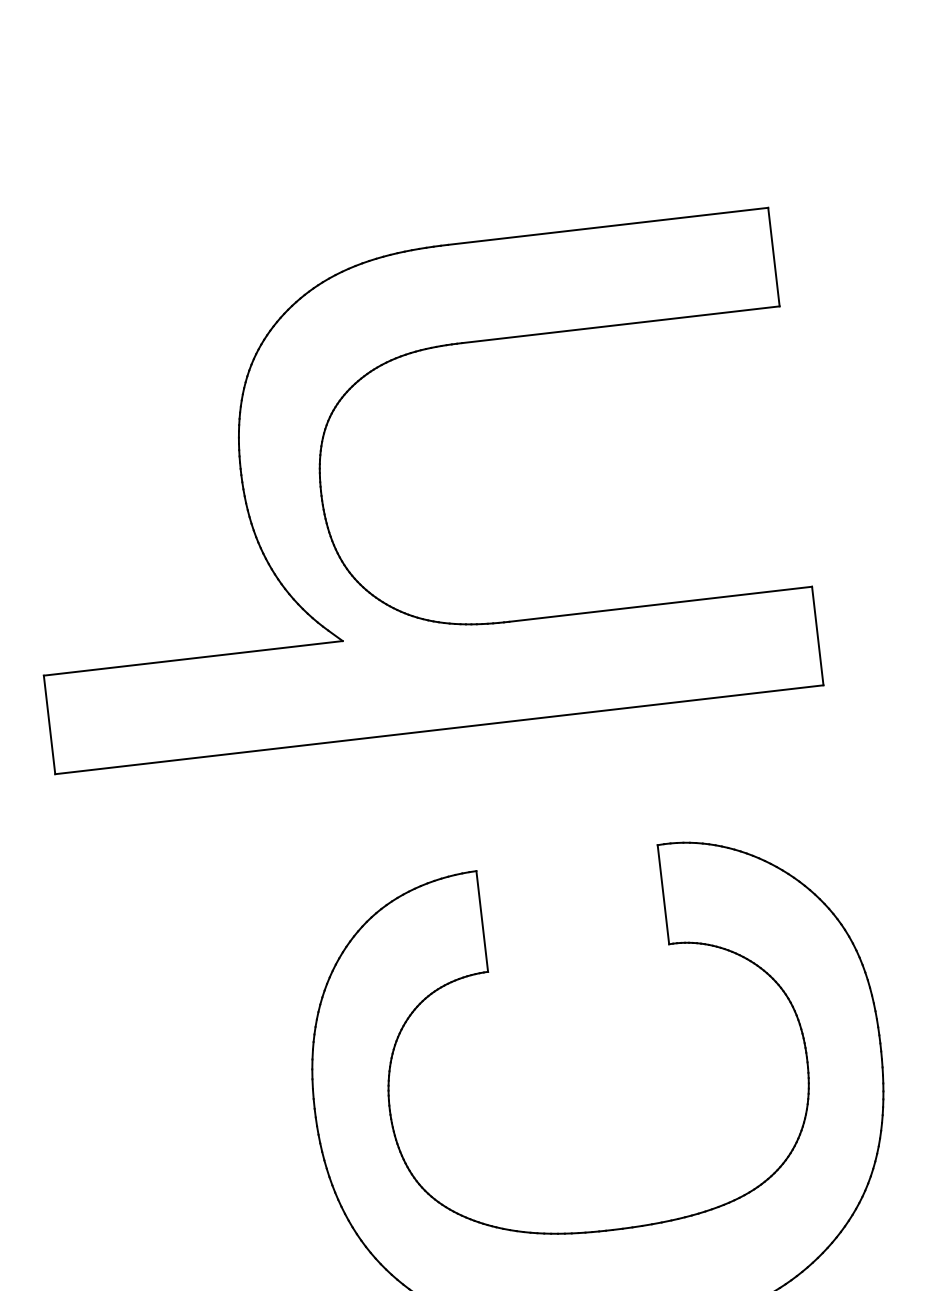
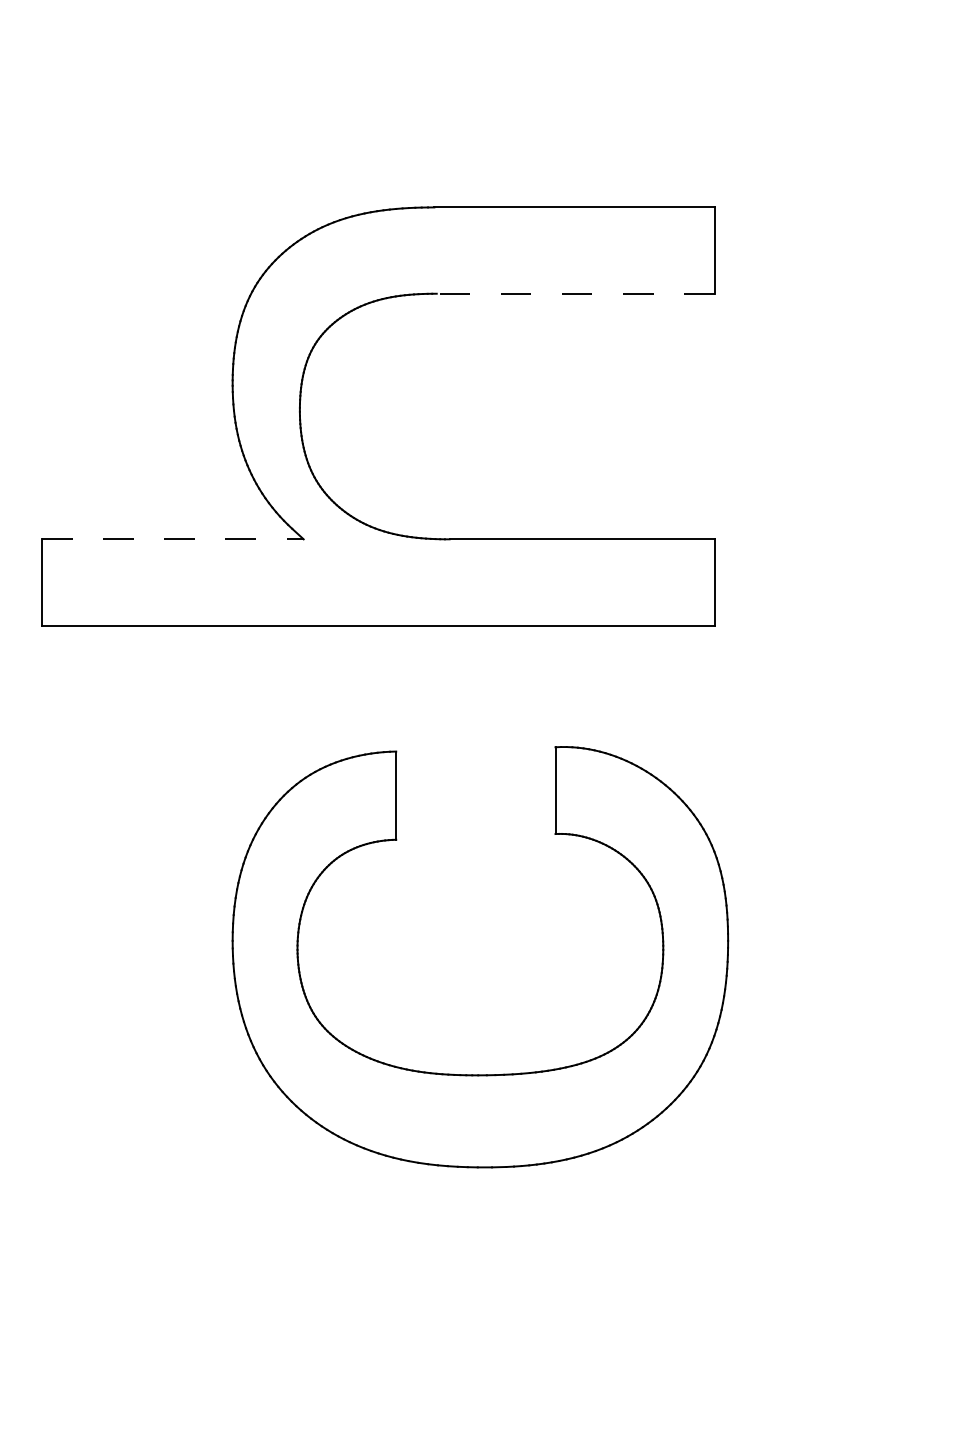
line: (620, 324) -> (575, 293), solid -> dashed
line: (192, 658) -> (172, 539), solid -> dashed

